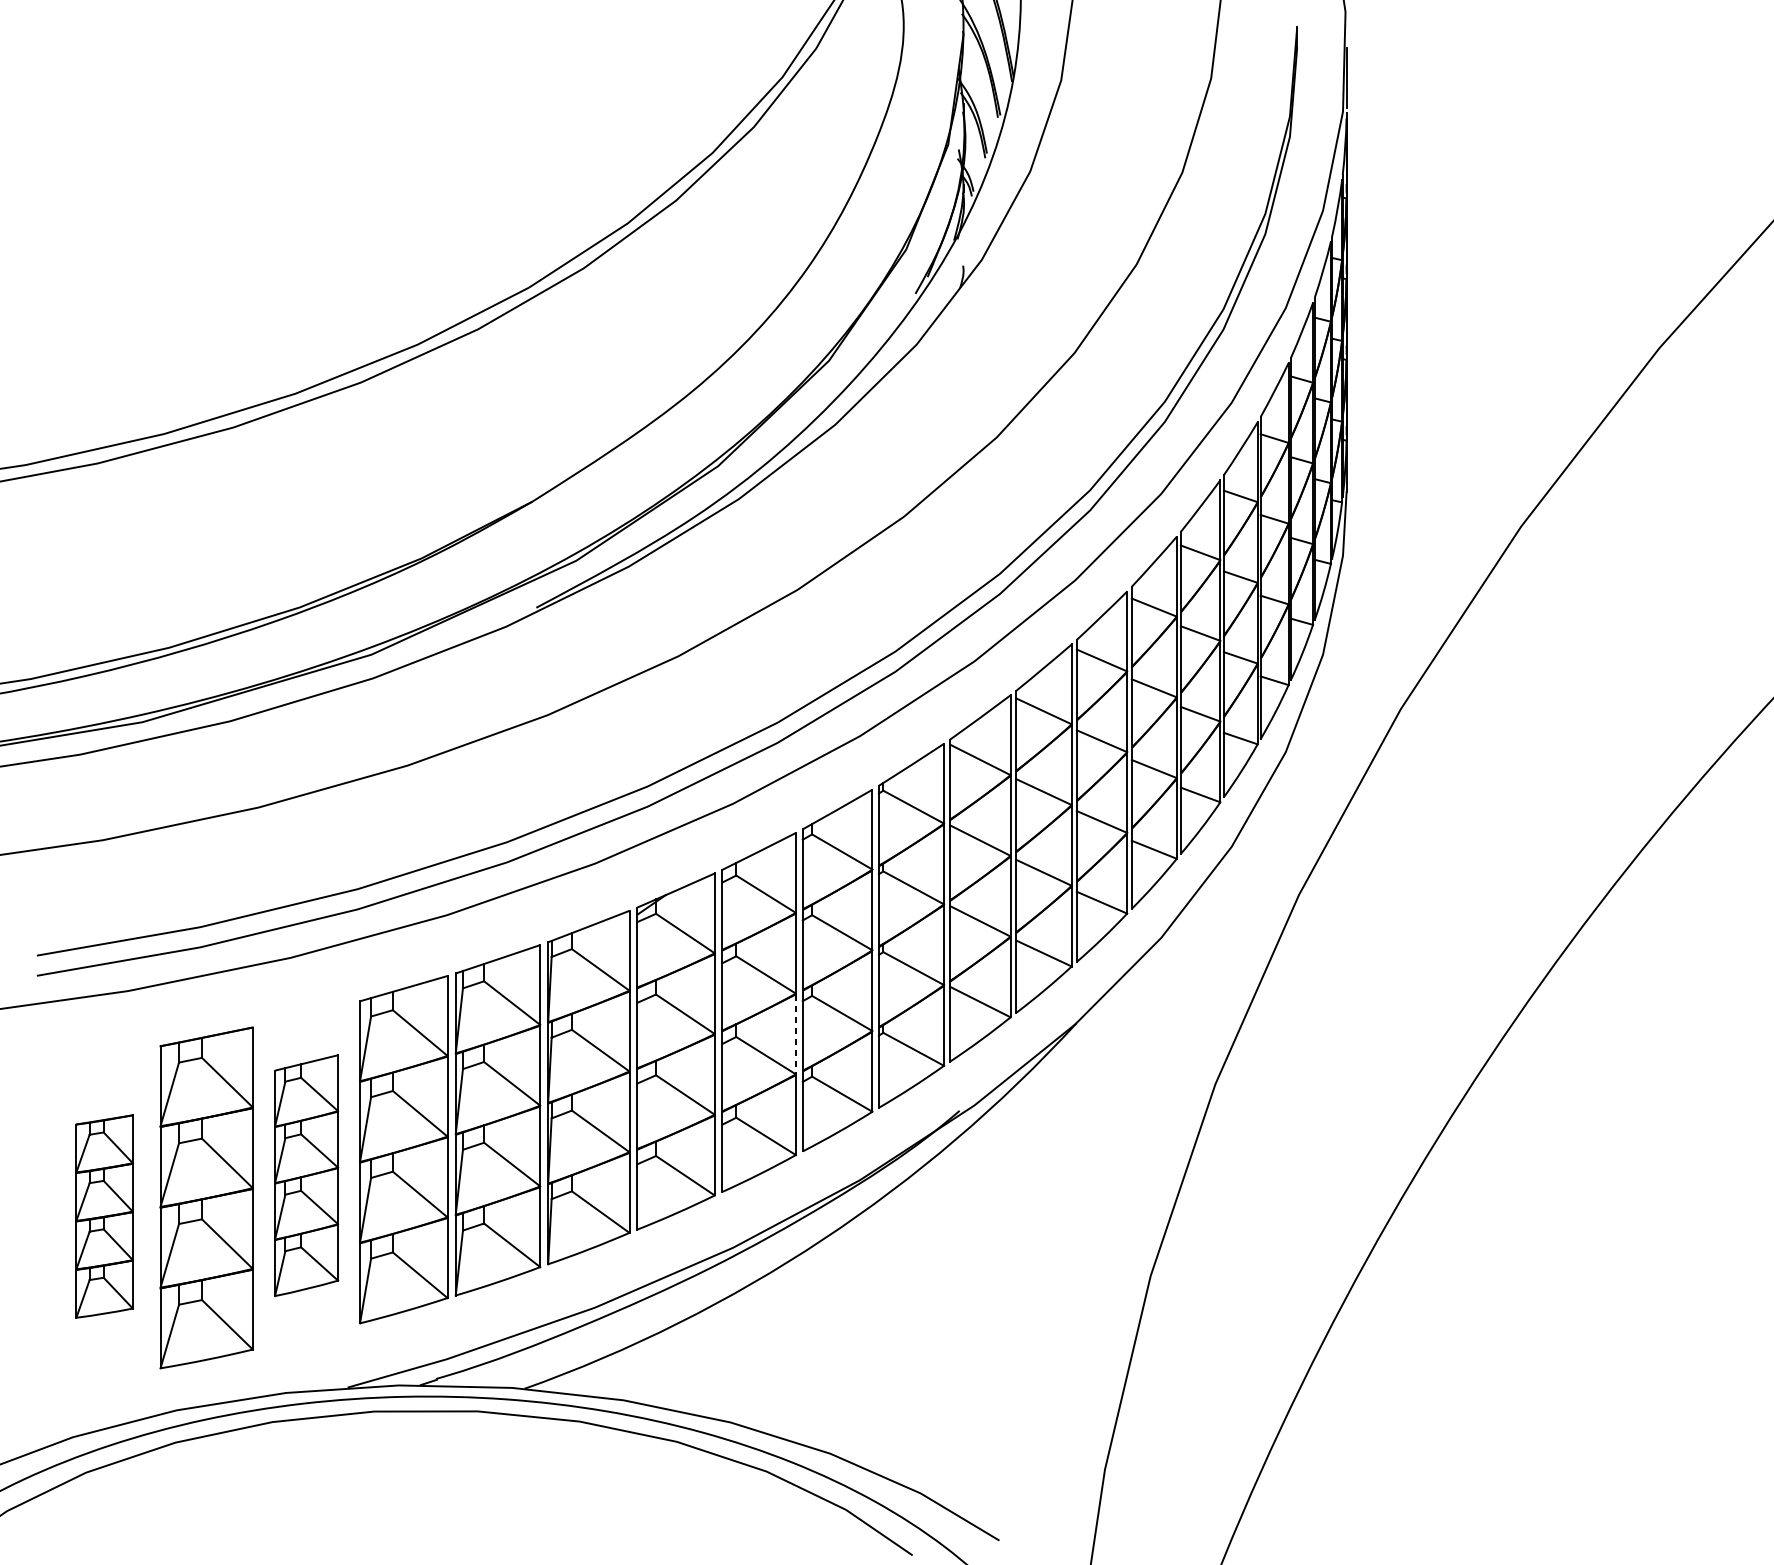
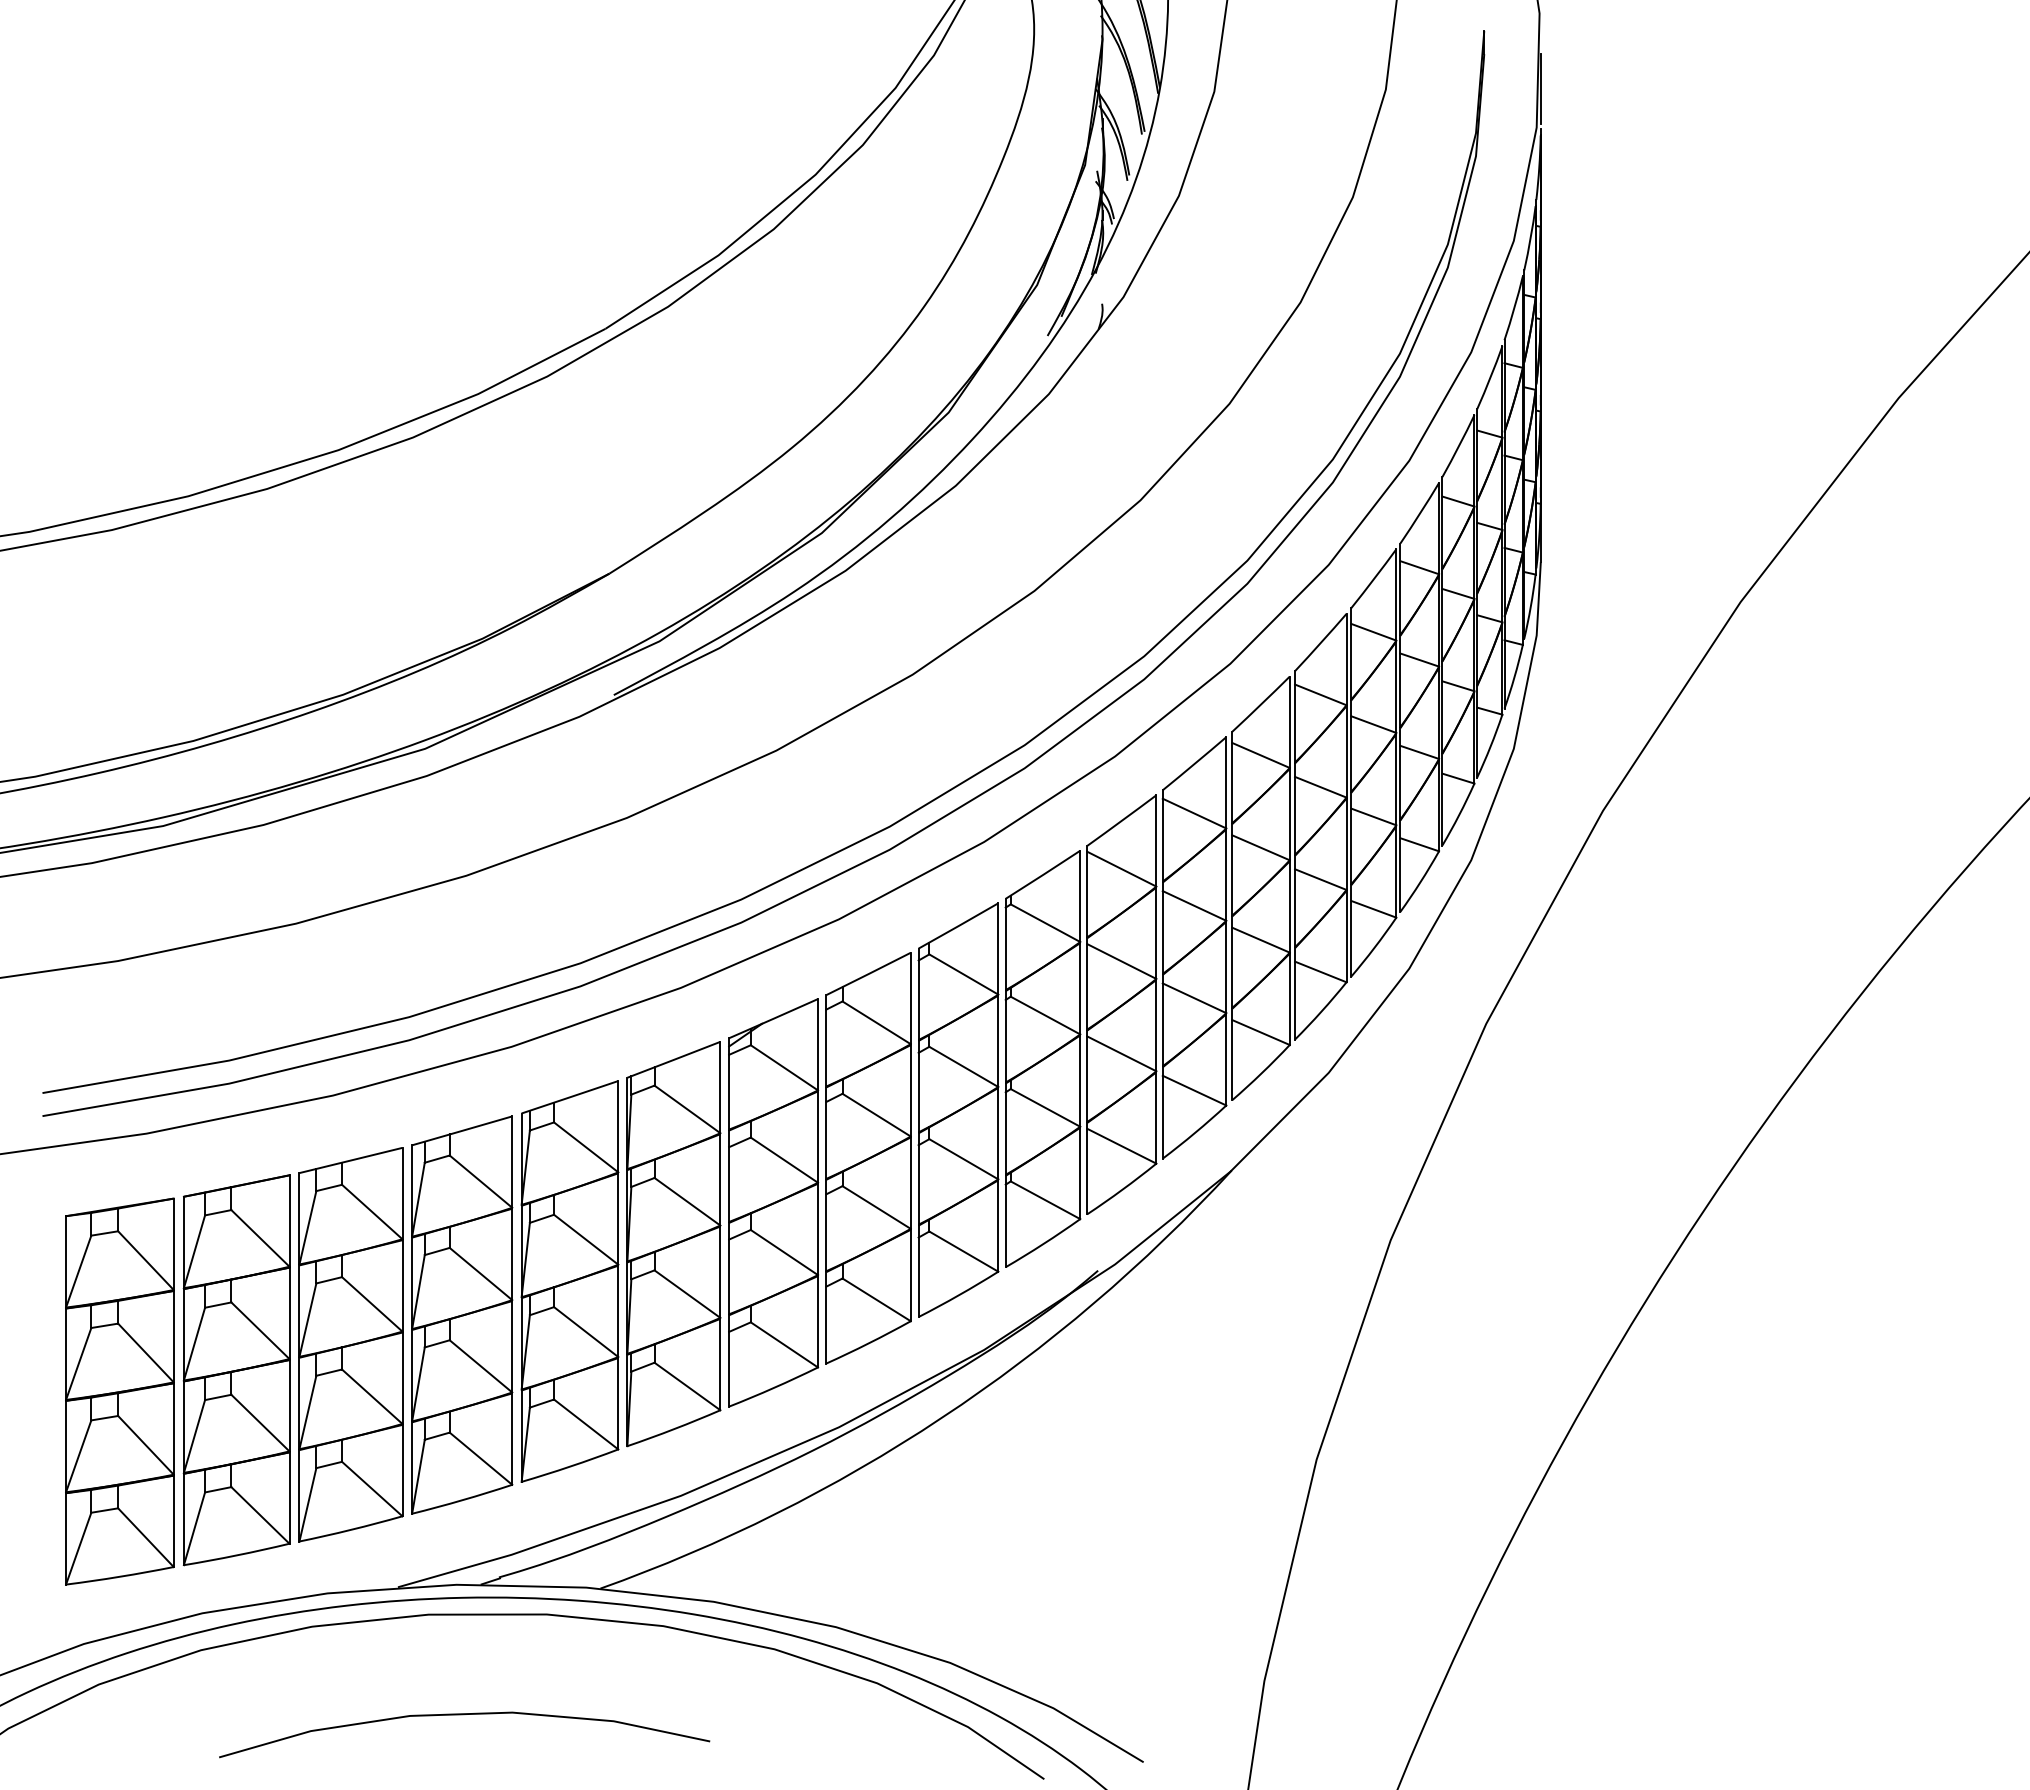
line: (795, 1034) -> (910, 1183), dashed -> solid
part: (306, 1175) -> (350, 1344), size x1.43
part: (104, 1216) -> (119, 1391), size x1.67
curve: (405, 1499) -> (464, 1715), added

